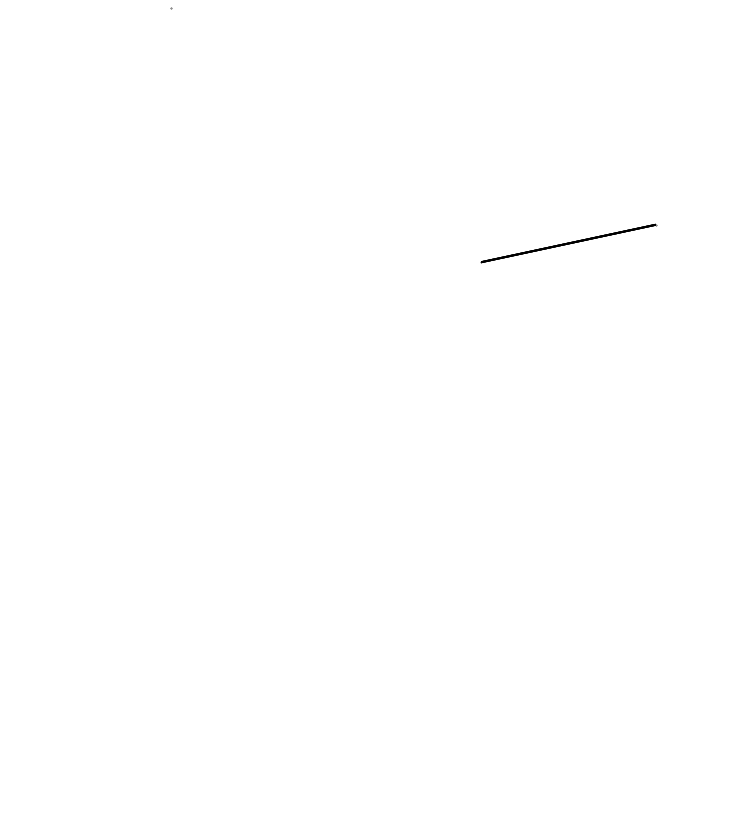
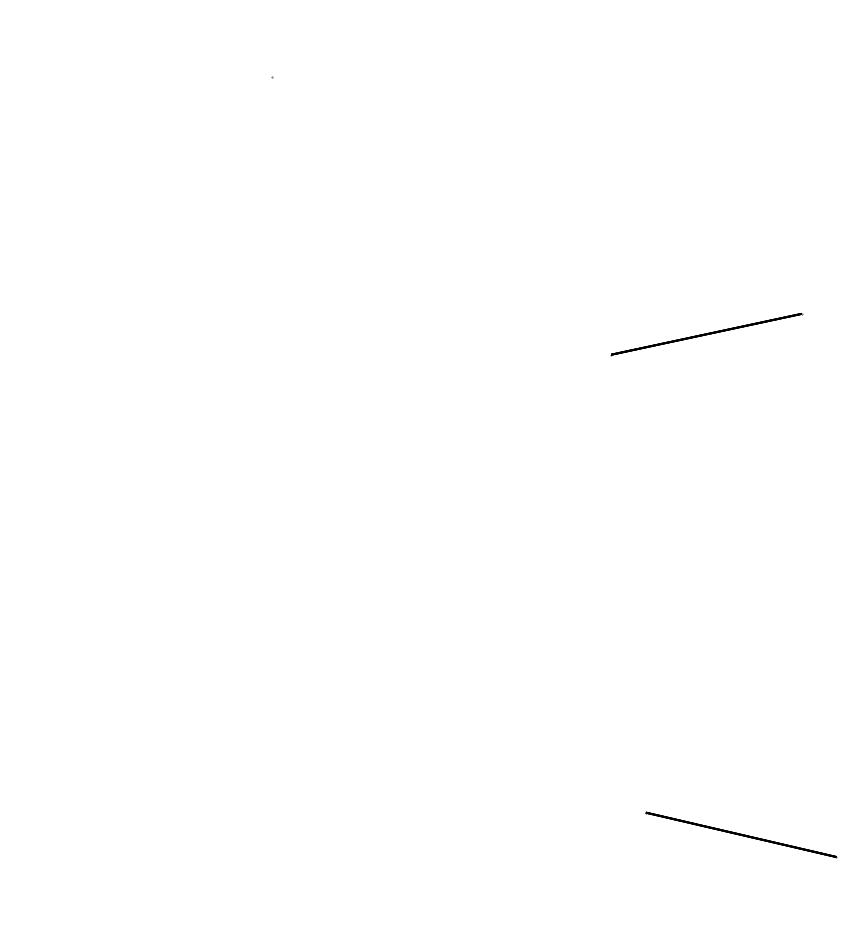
line: (600, 701) -> (741, 834), added

